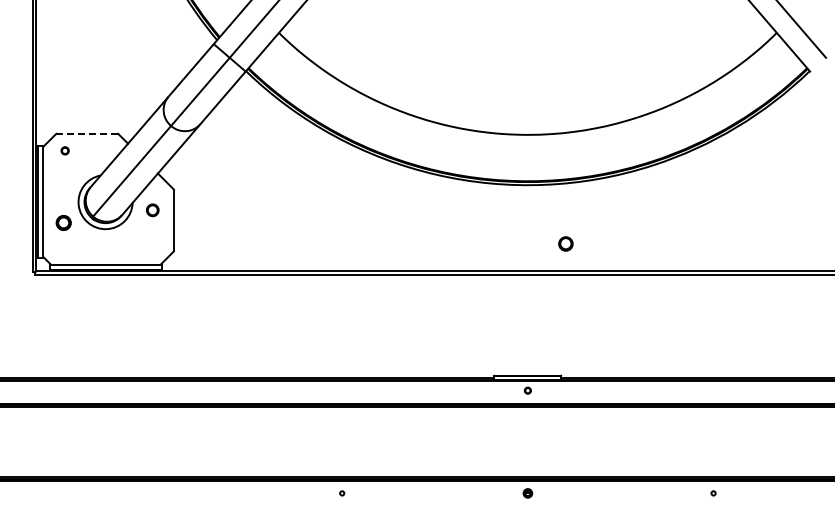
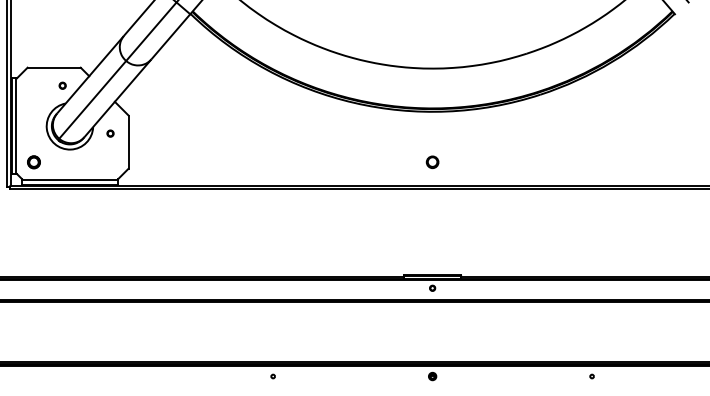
line: (87, 133) -> (54, 67), dashed -> solid
part: (64, 150) -> (62, 85), moved
part: (152, 210) -> (110, 133), size x0.62
circle: (63, 222) -> (33, 161), moved
circle: (565, 243) -> (432, 161), moved

